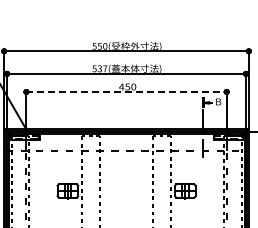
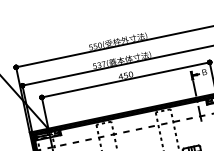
line: (127, 91) -> (126, 79), dashed -> solid

